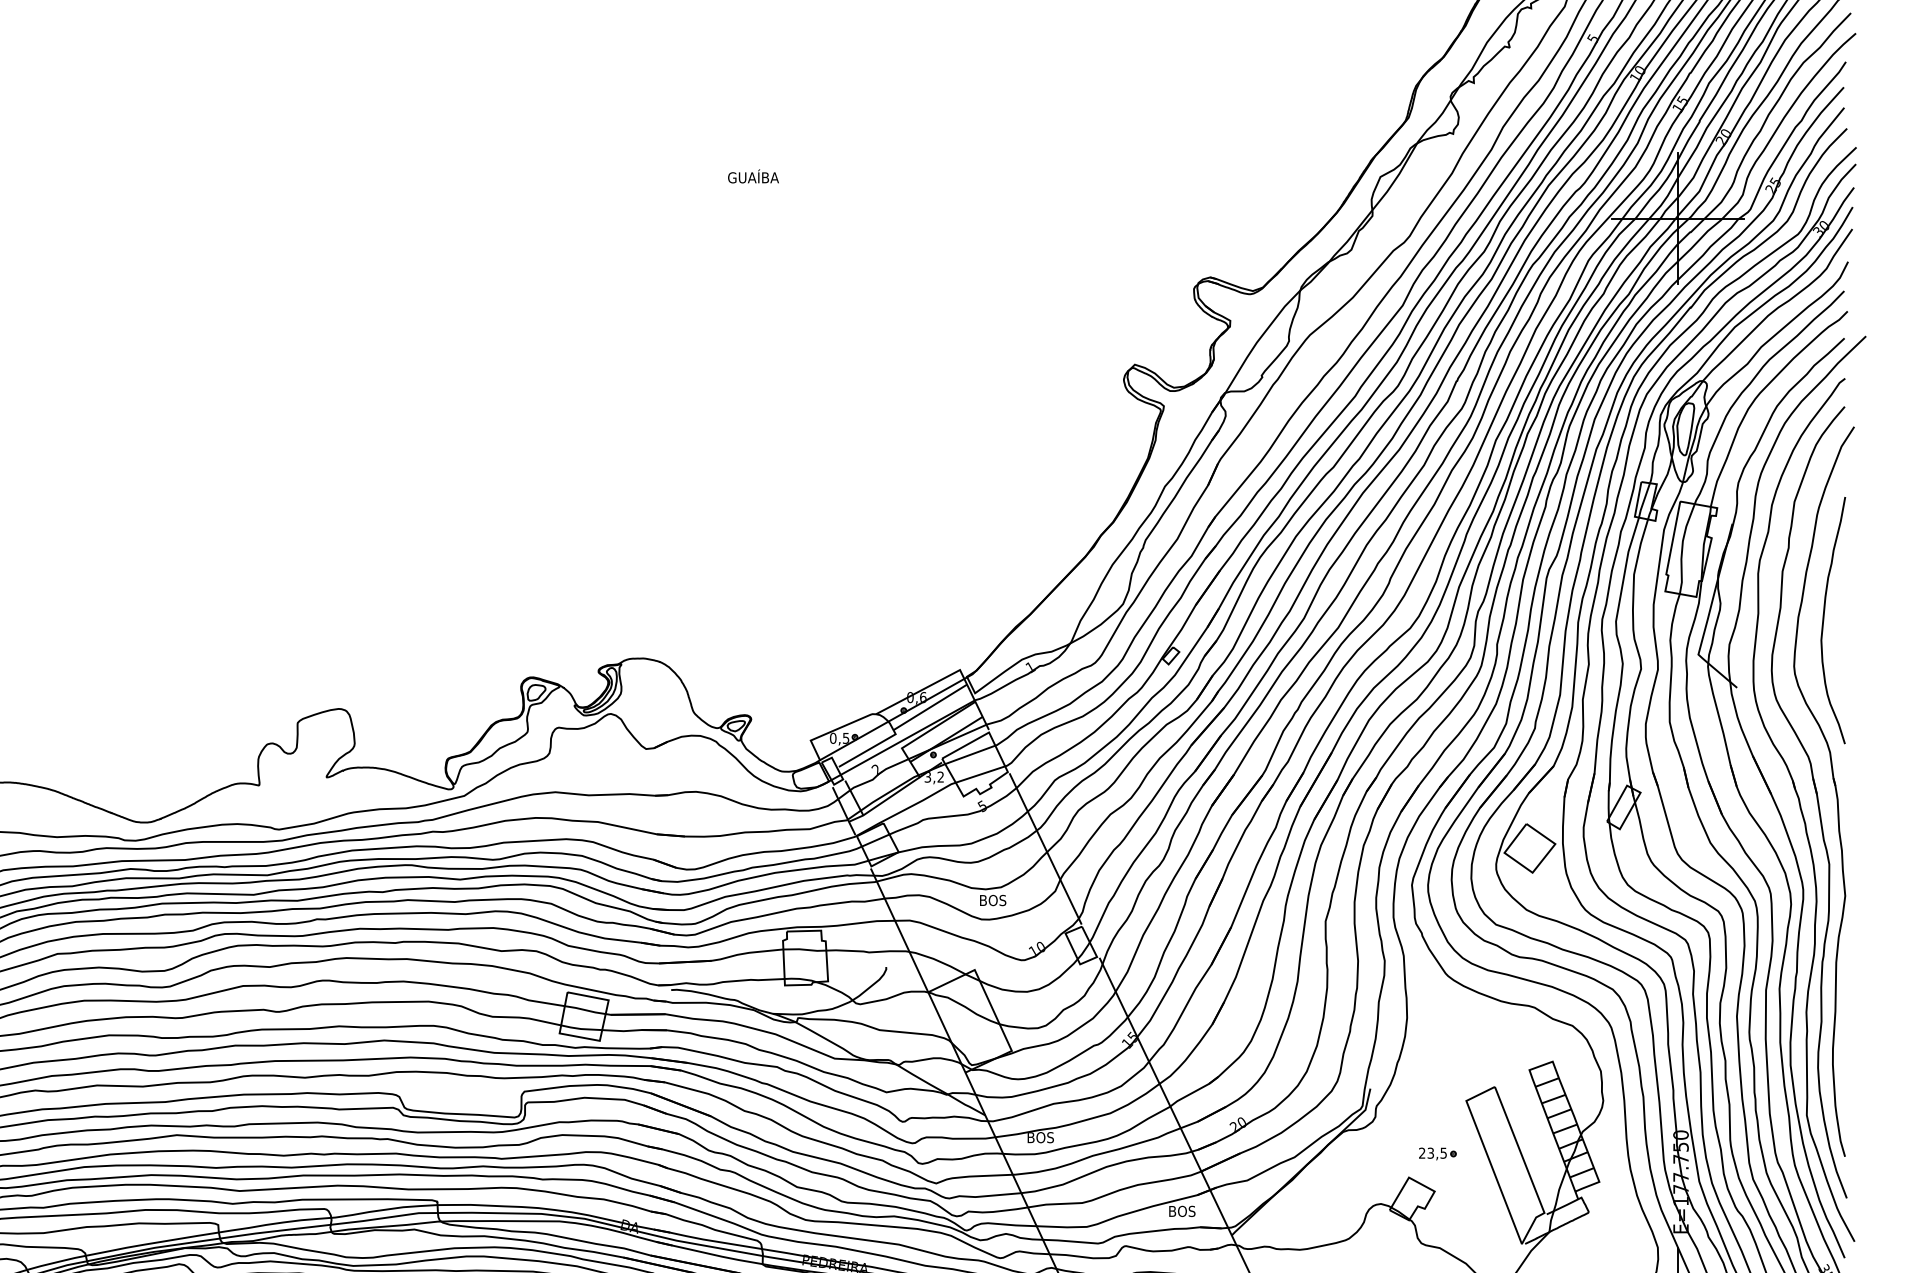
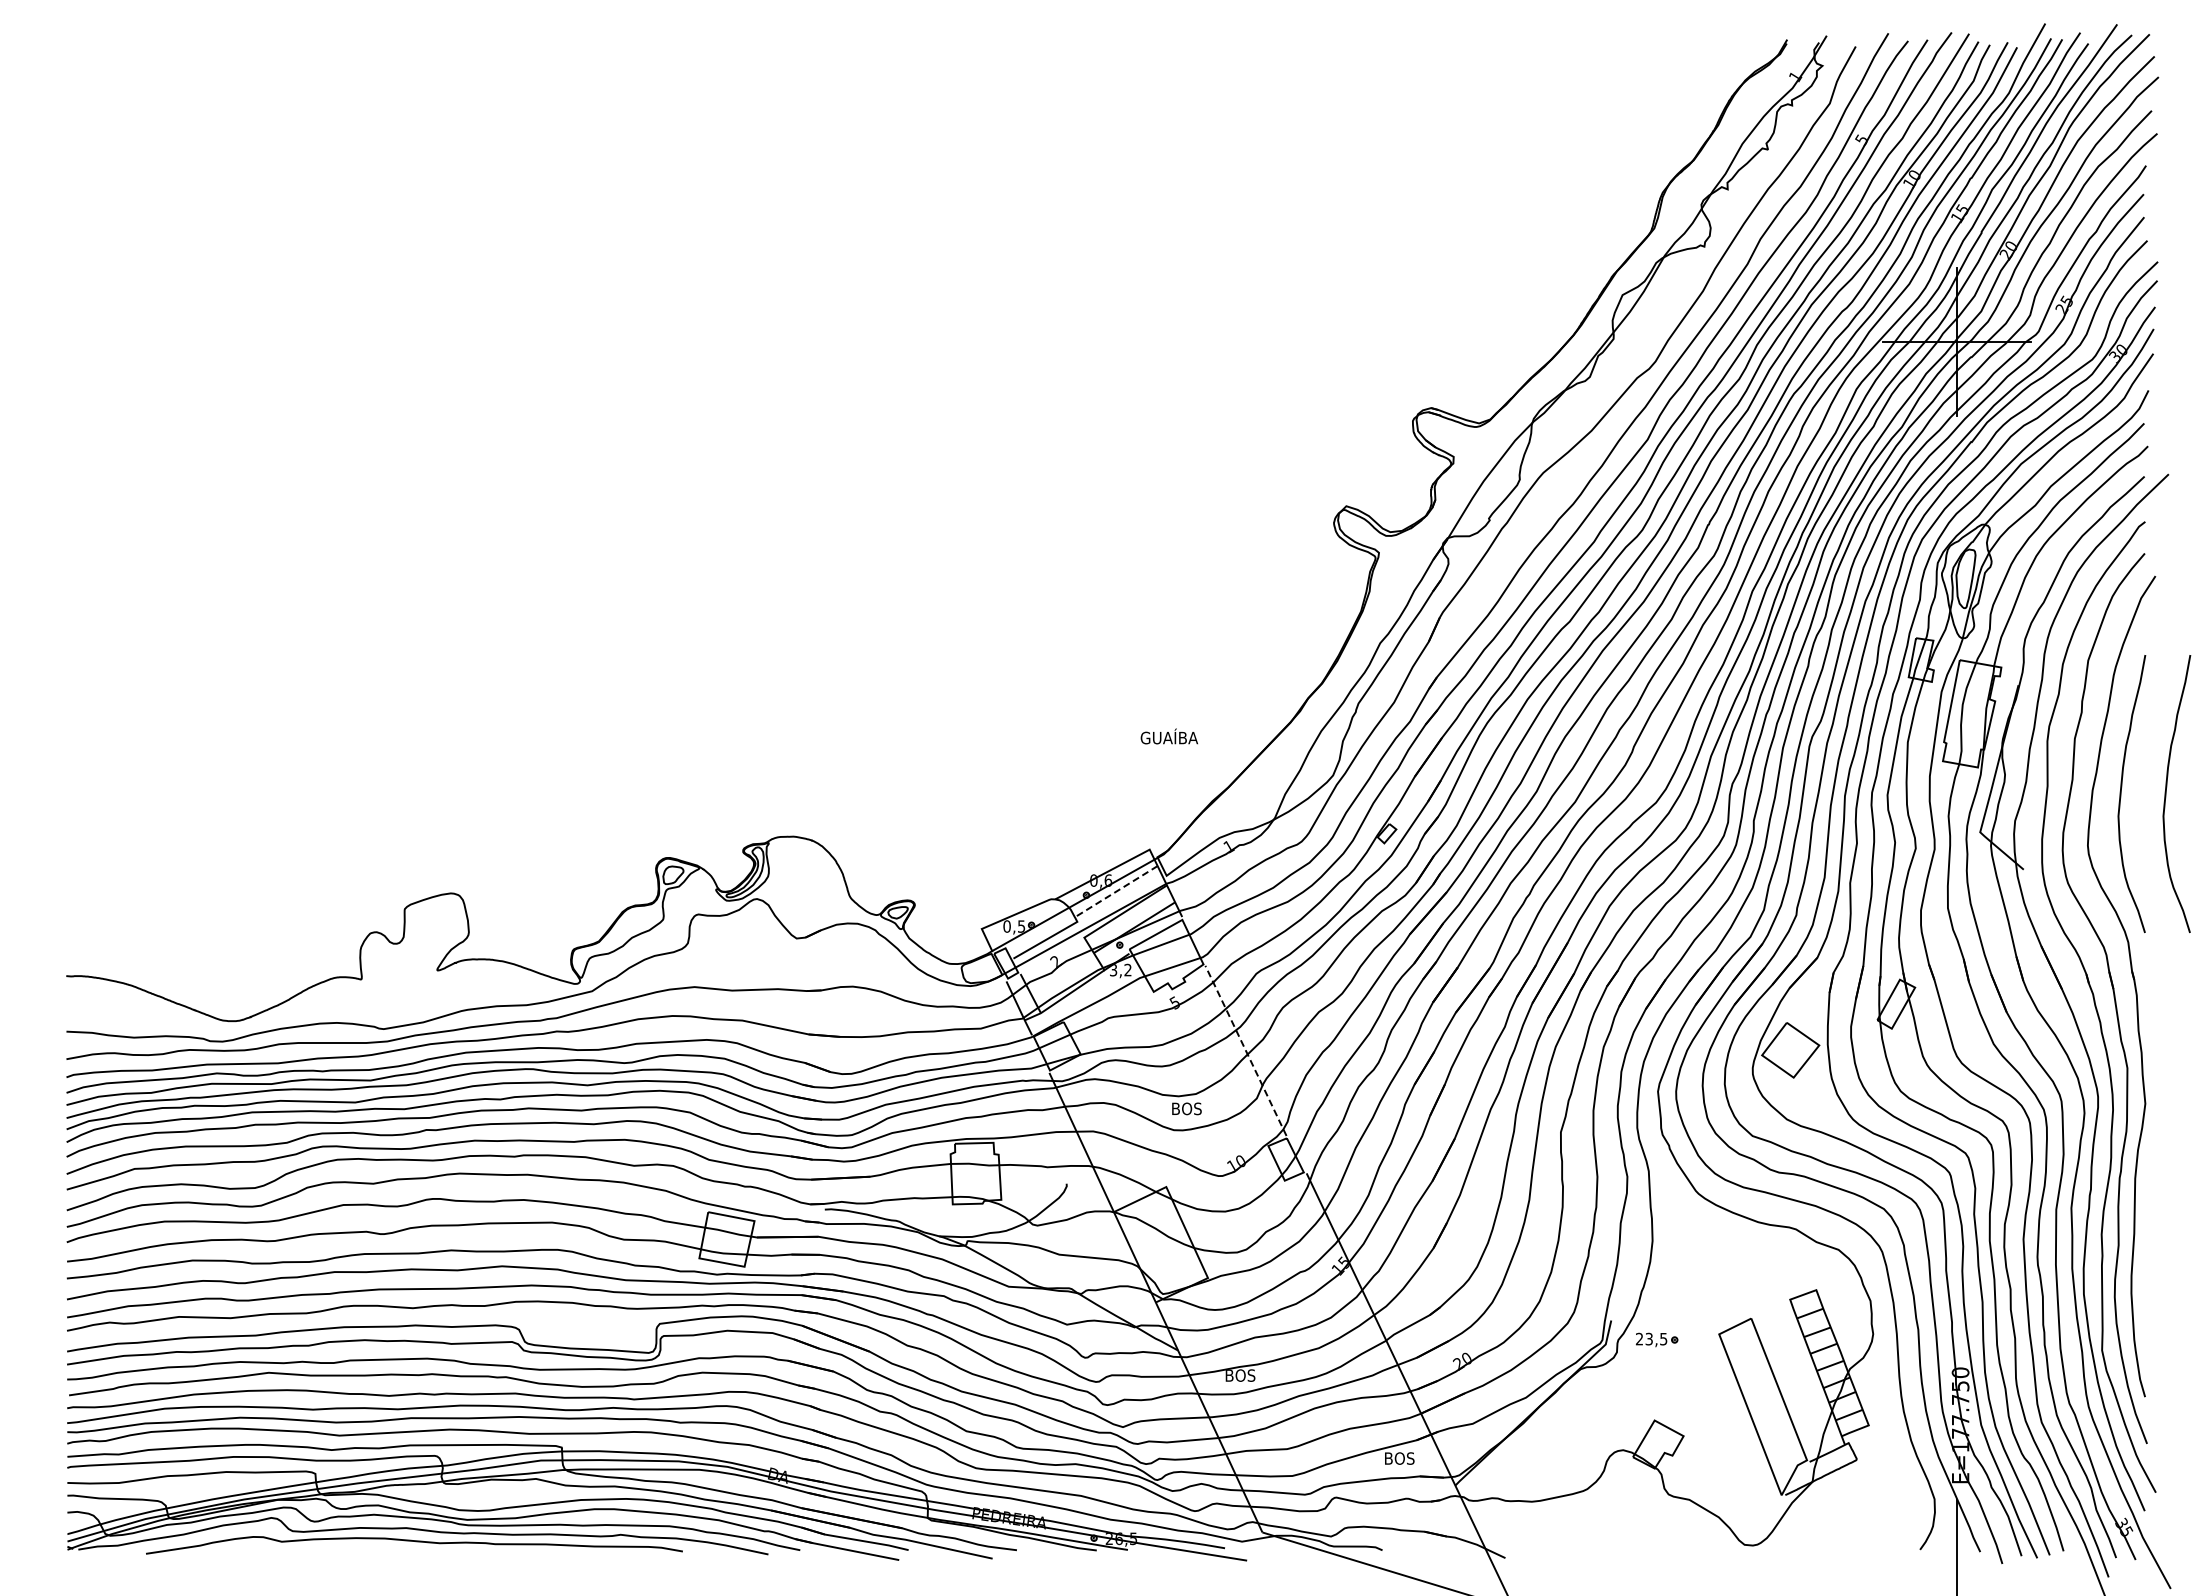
text: (752, 176) -> (1168, 736), moved
curve: (1864, 620) -> (2166, 793), added
line: (930, 707) -> (1116, 891), solid -> dashed
line: (1045, 848) -> (1245, 1050), solid -> dashed
part: (1438, 1153) -> (1657, 1339), moved

